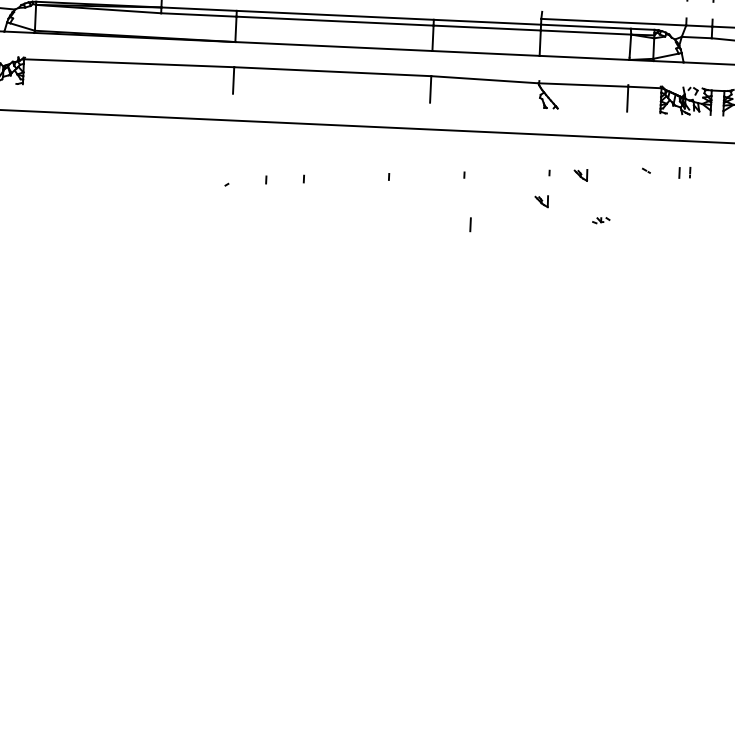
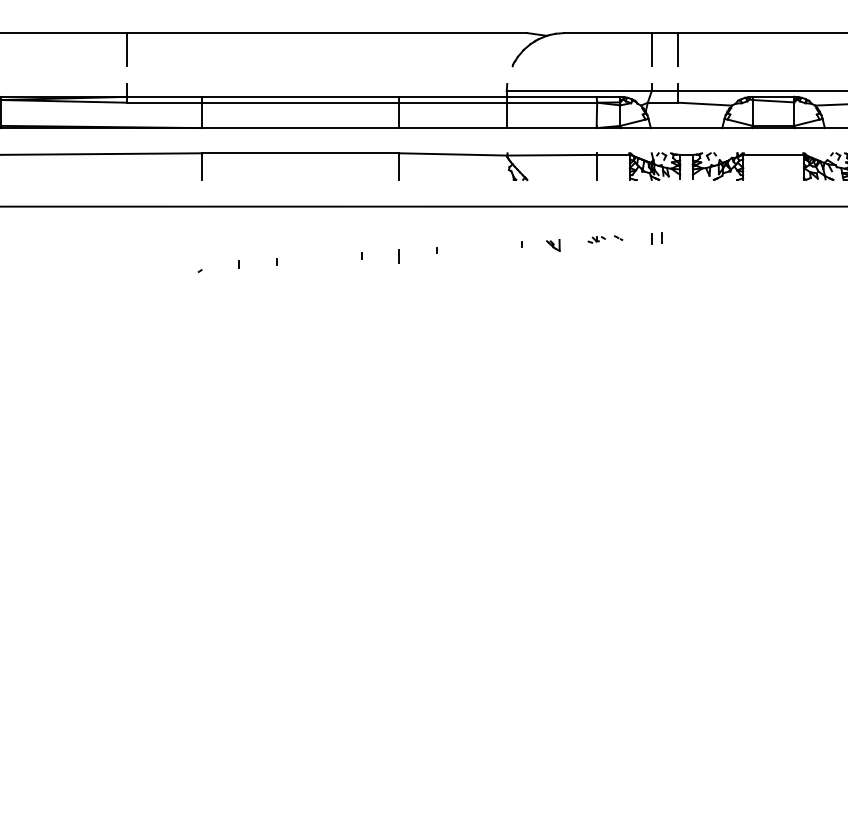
part: (541, 201) -> (515, 273), removed
part: (601, 220) -> (596, 239), moved
line: (469, 224) -> (398, 256), moved

